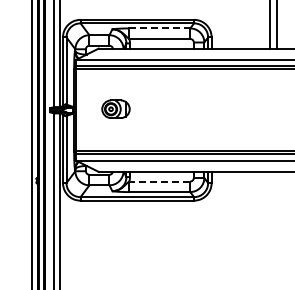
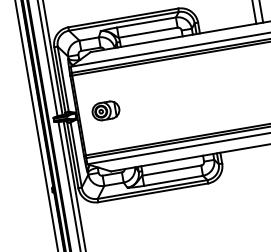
line: (160, 28) -> (147, 22), dashed -> solid
part: (115, 108) -> (105, 110), moved
line: (159, 181) -> (171, 170), dashed -> solid

